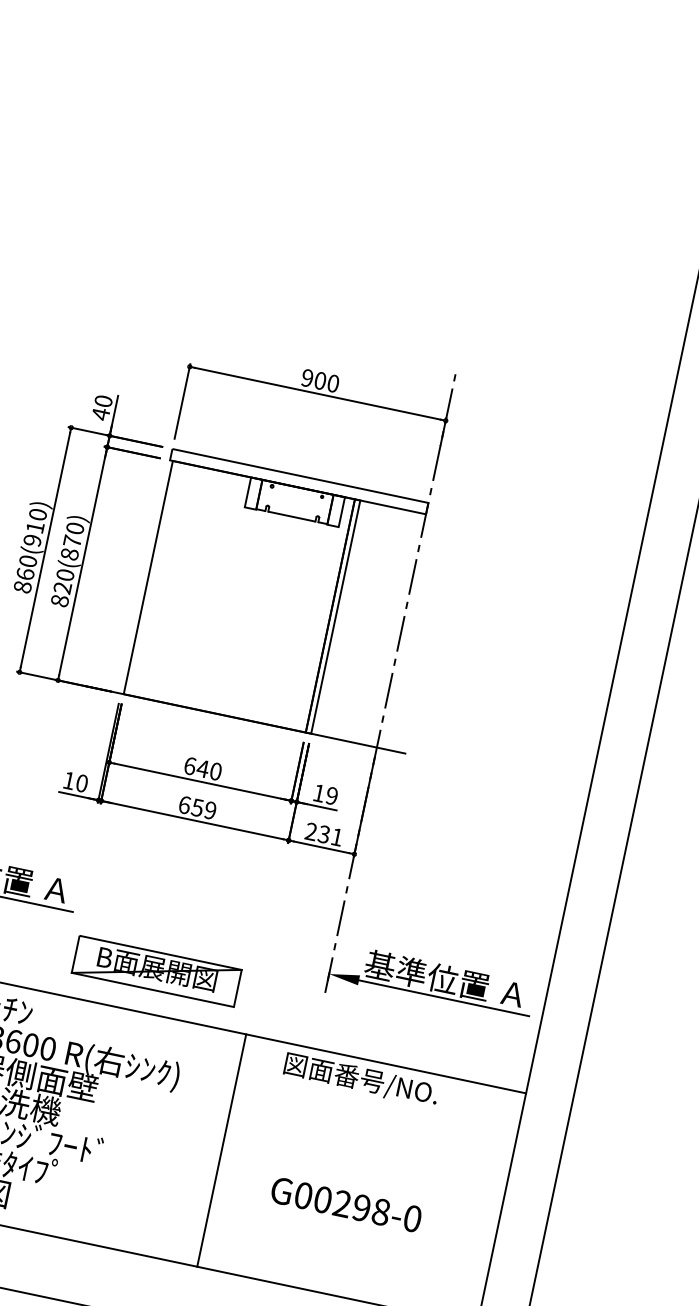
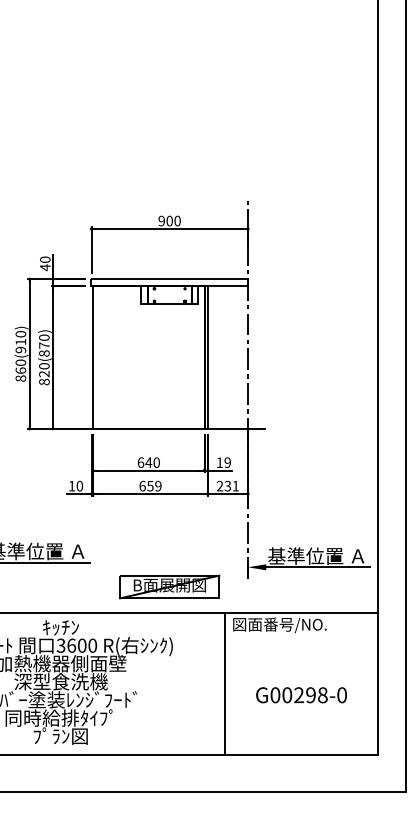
part: (156, 970) -> (169, 586), moved
line: (221, 1149) -> (224, 683), moved
text: (346, 1205) -> (301, 695), moved

